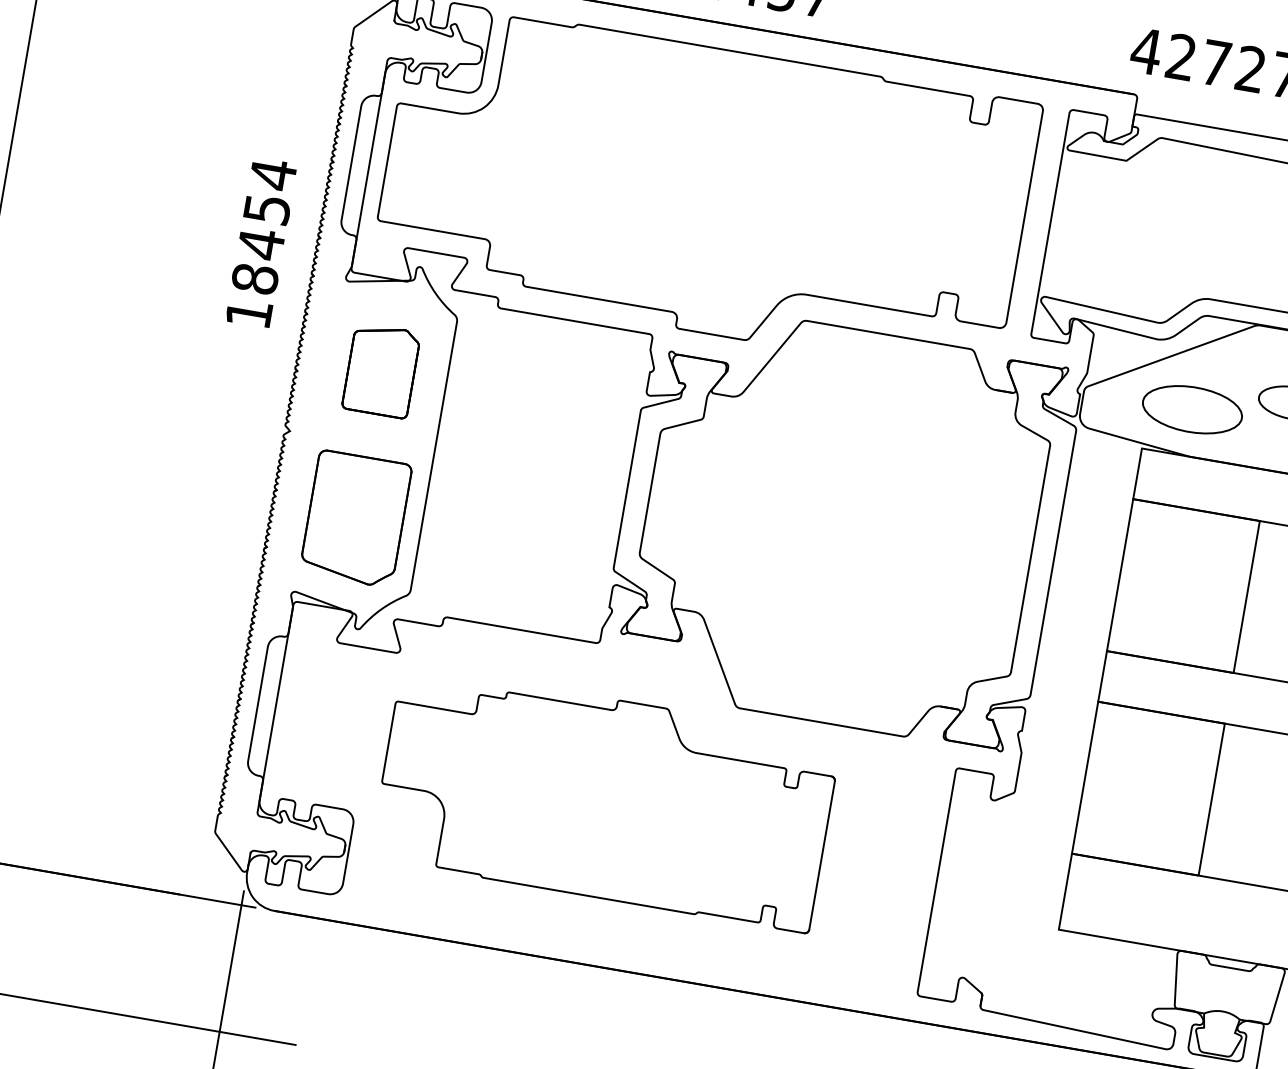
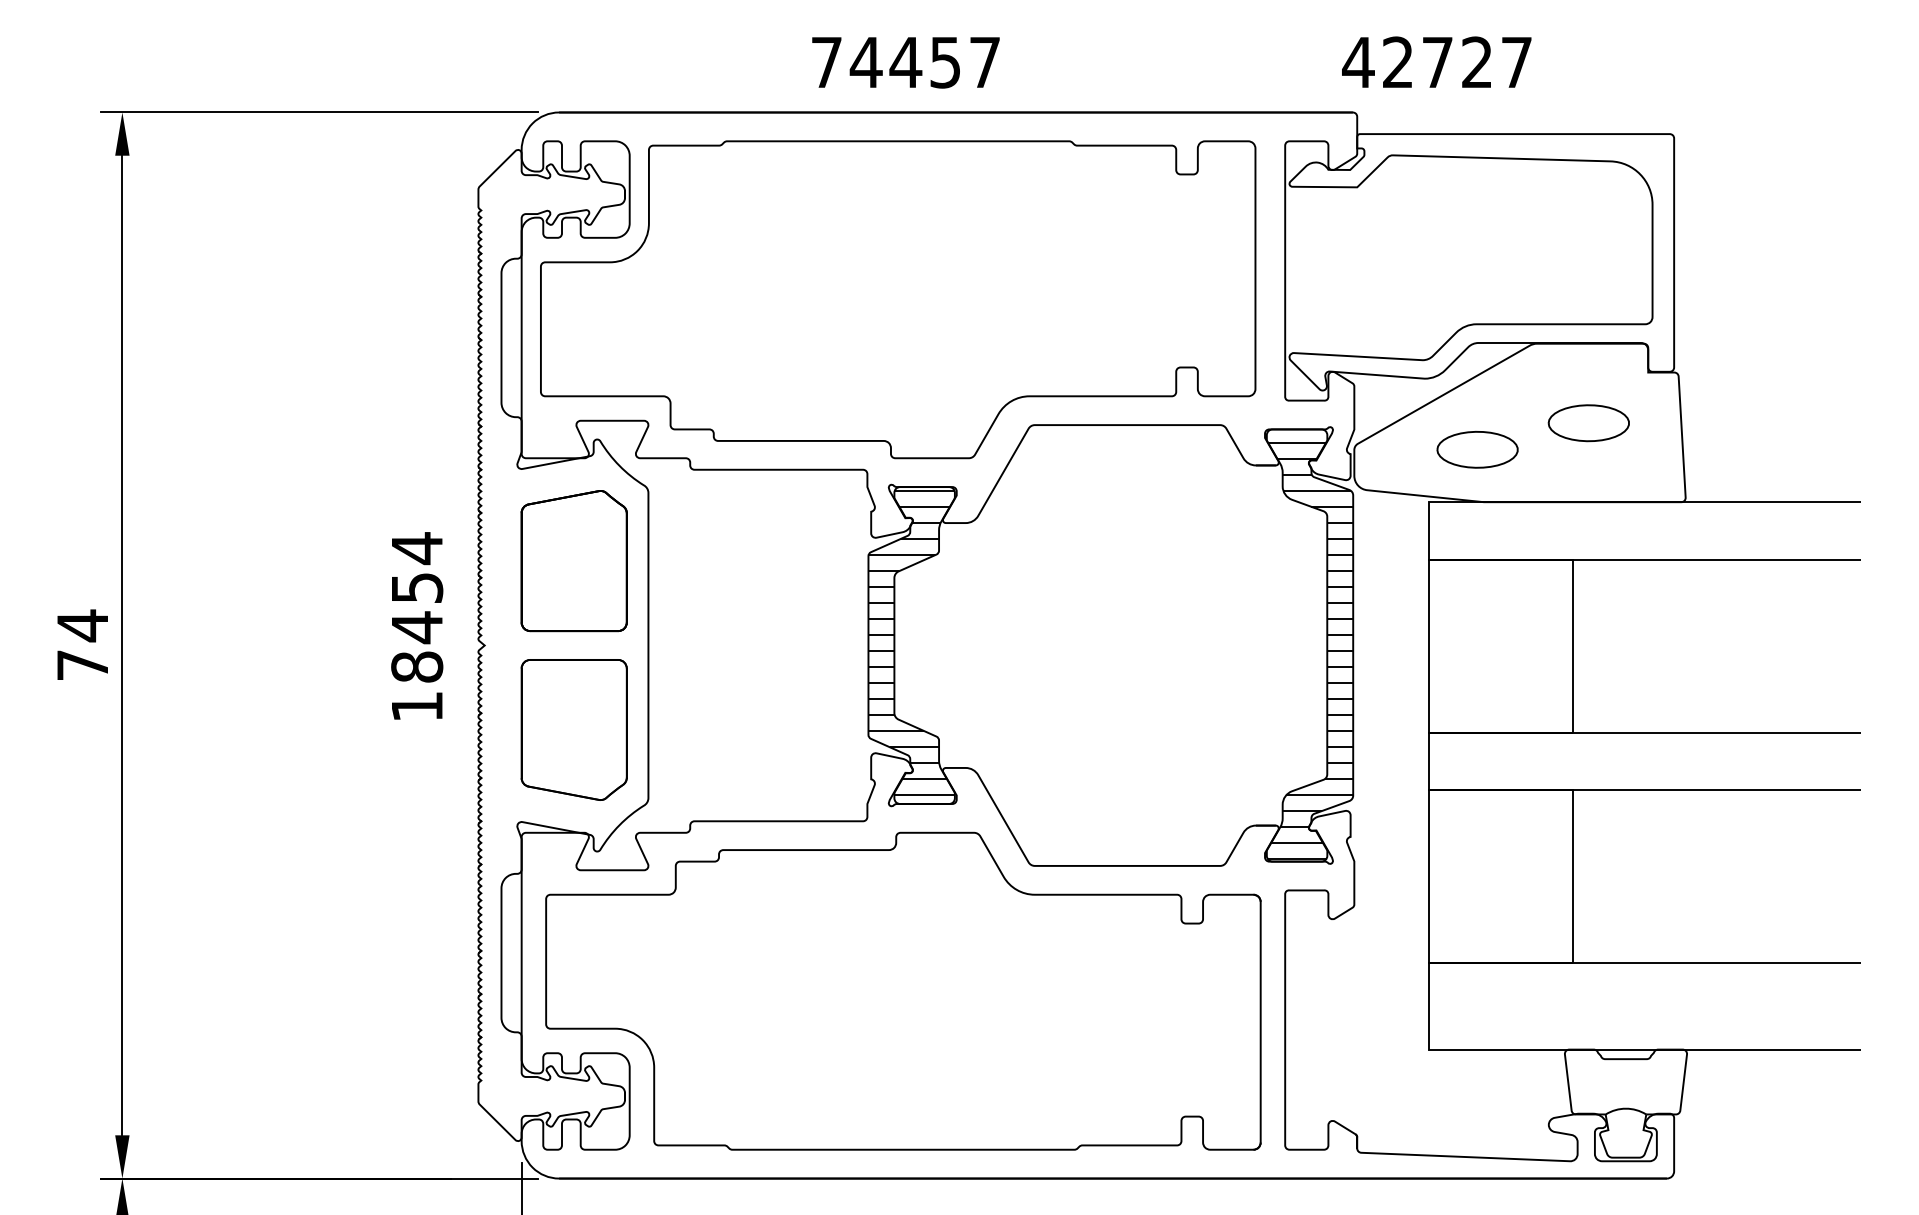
text: (261, 242) -> (417, 625), moved
part: (380, 370) -> (573, 561), size x1.43
part: (1192, 409) -> (1477, 449), size x0.71
hatch: (665, 494) -> (911, 643), added
hatch: (1015, 560) -> (1310, 650), added
part: (605, 797) -> (903, 990), size x1.43

